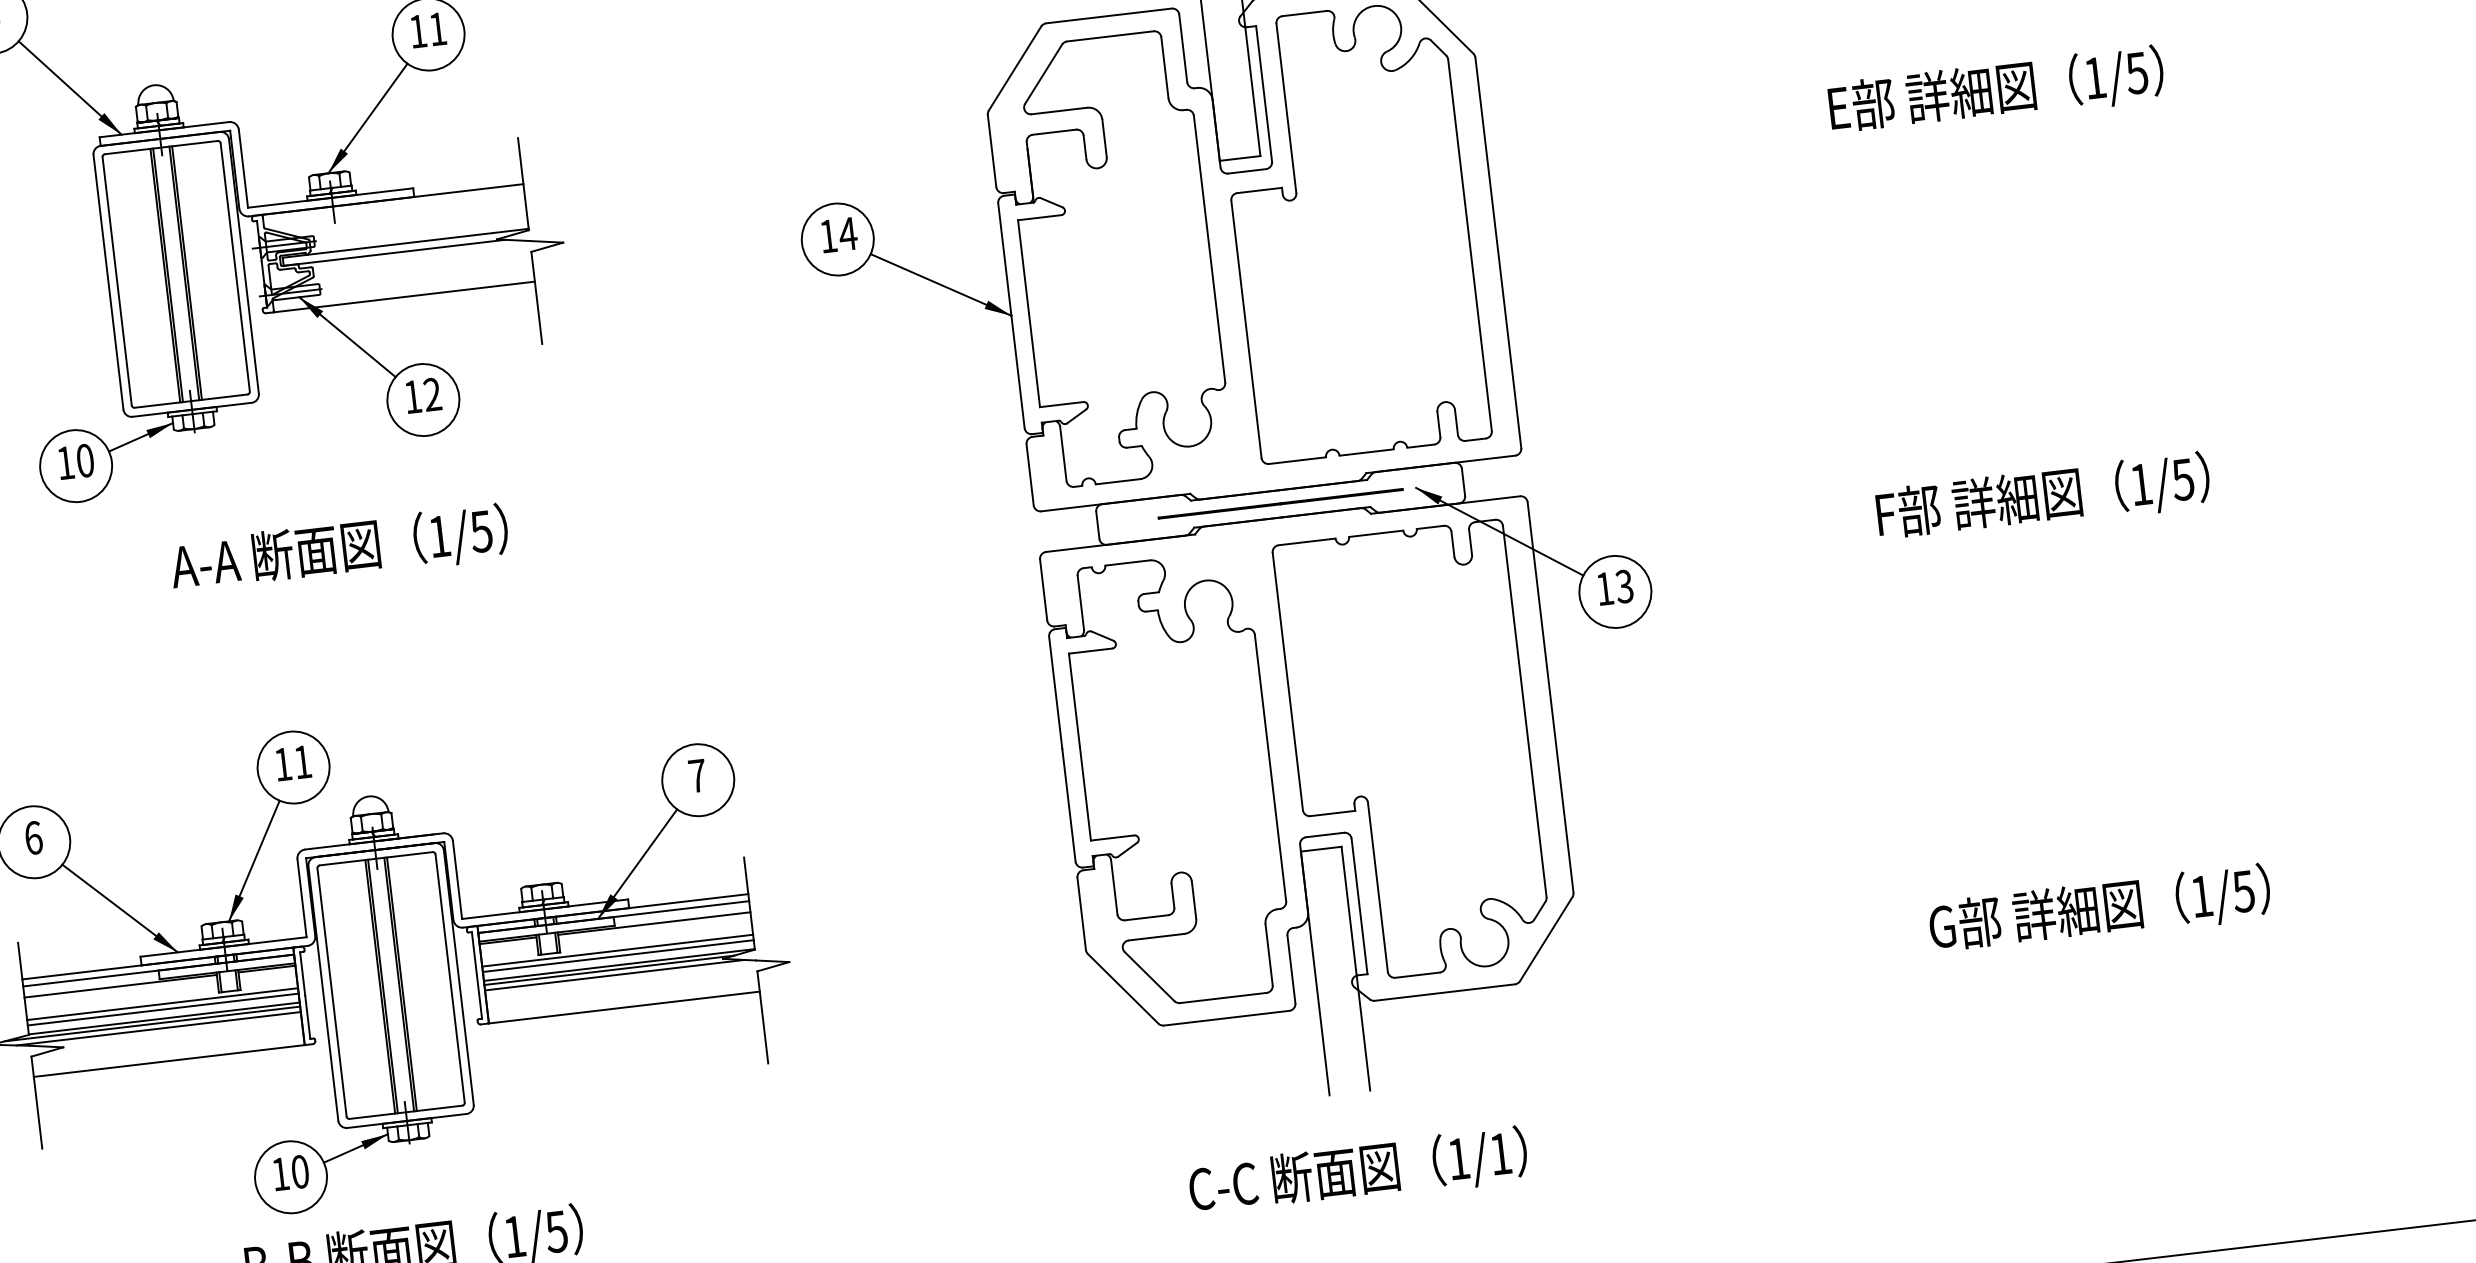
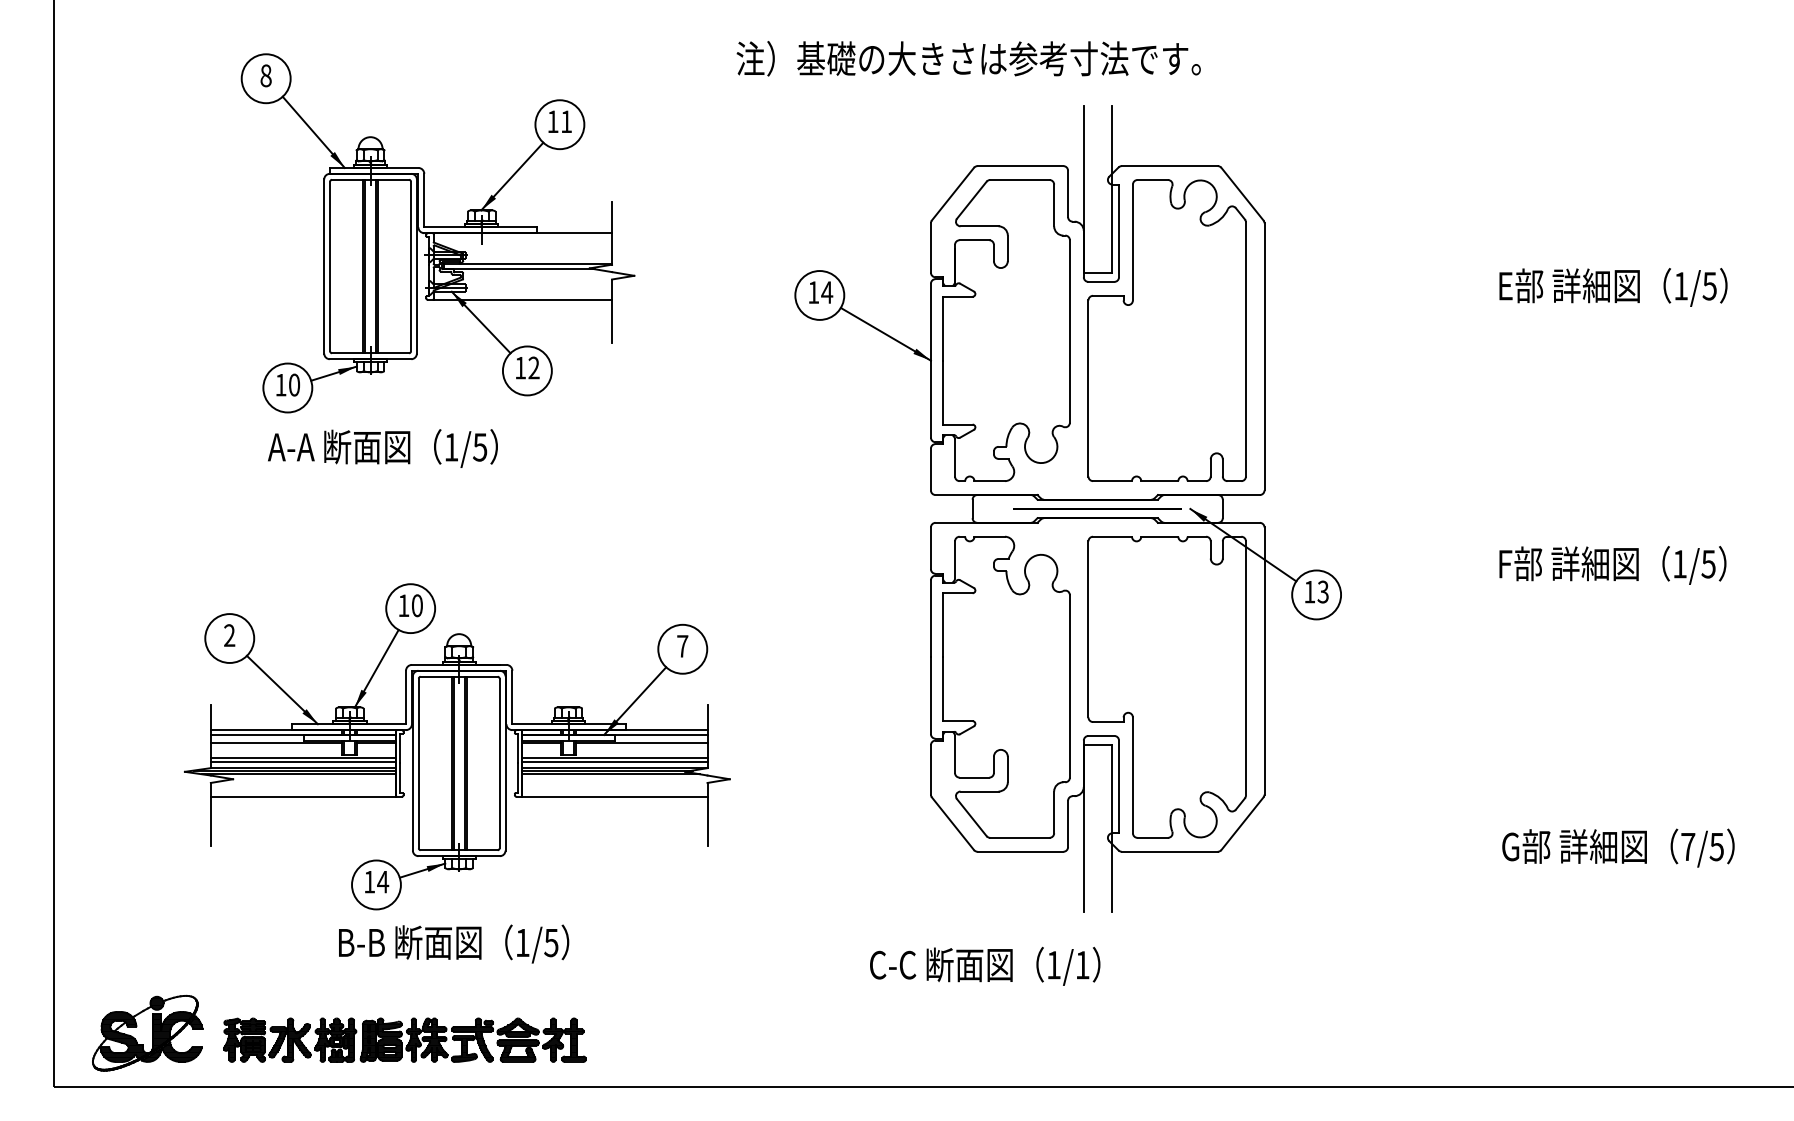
text: (338, 550) -> (382, 448), moved
text: (303, 761) -> (417, 605), 11 -> 10
text: (33, 837) -> (229, 635), 6 -> 2
text: (2202, 895) -> (1688, 846), 1/5 -> 7/5
text: (300, 1171) -> (383, 881), 10 -> 14
text: (1358, 1171) -> (985, 965), moved

